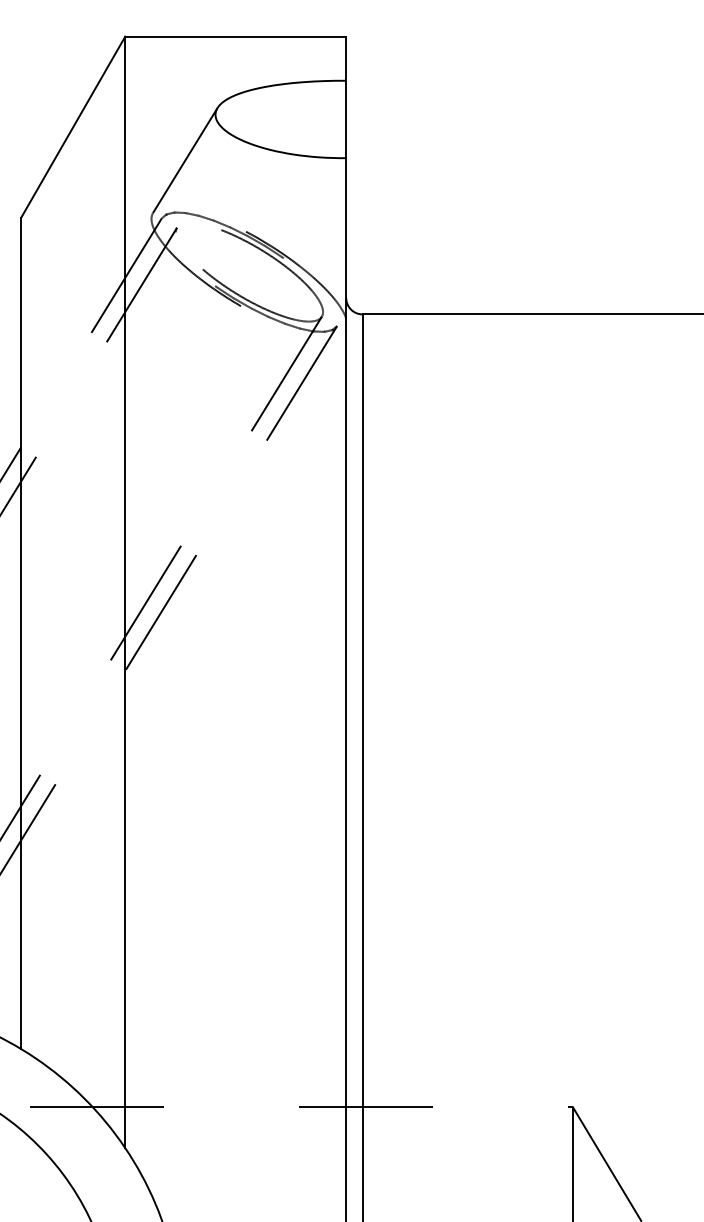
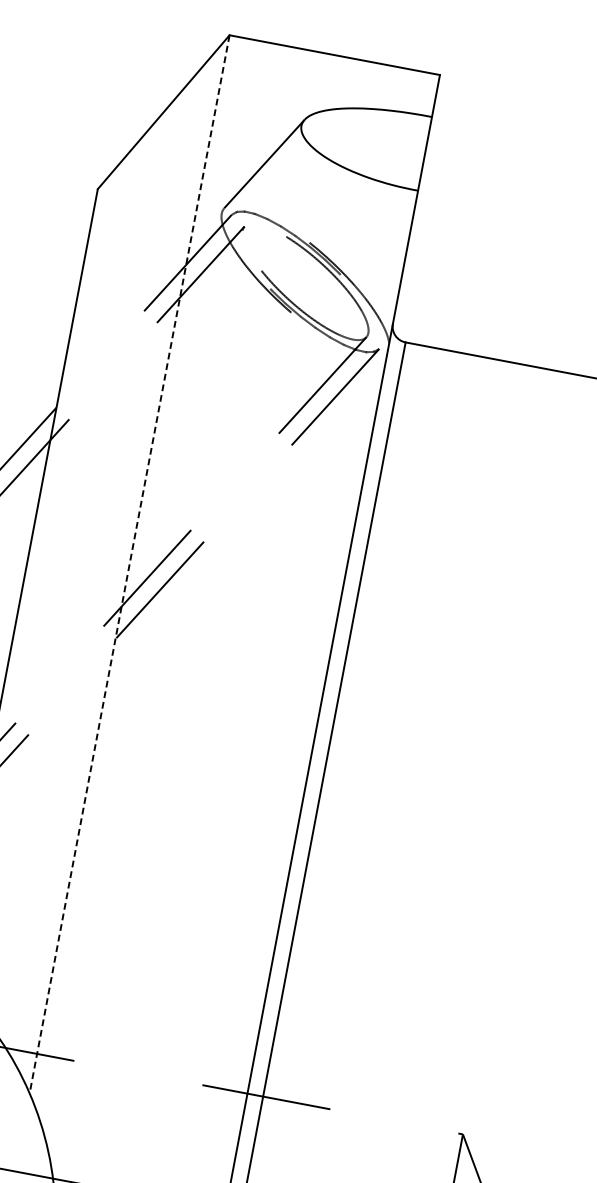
line: (125, 592) -> (129, 564), solid -> dashed

